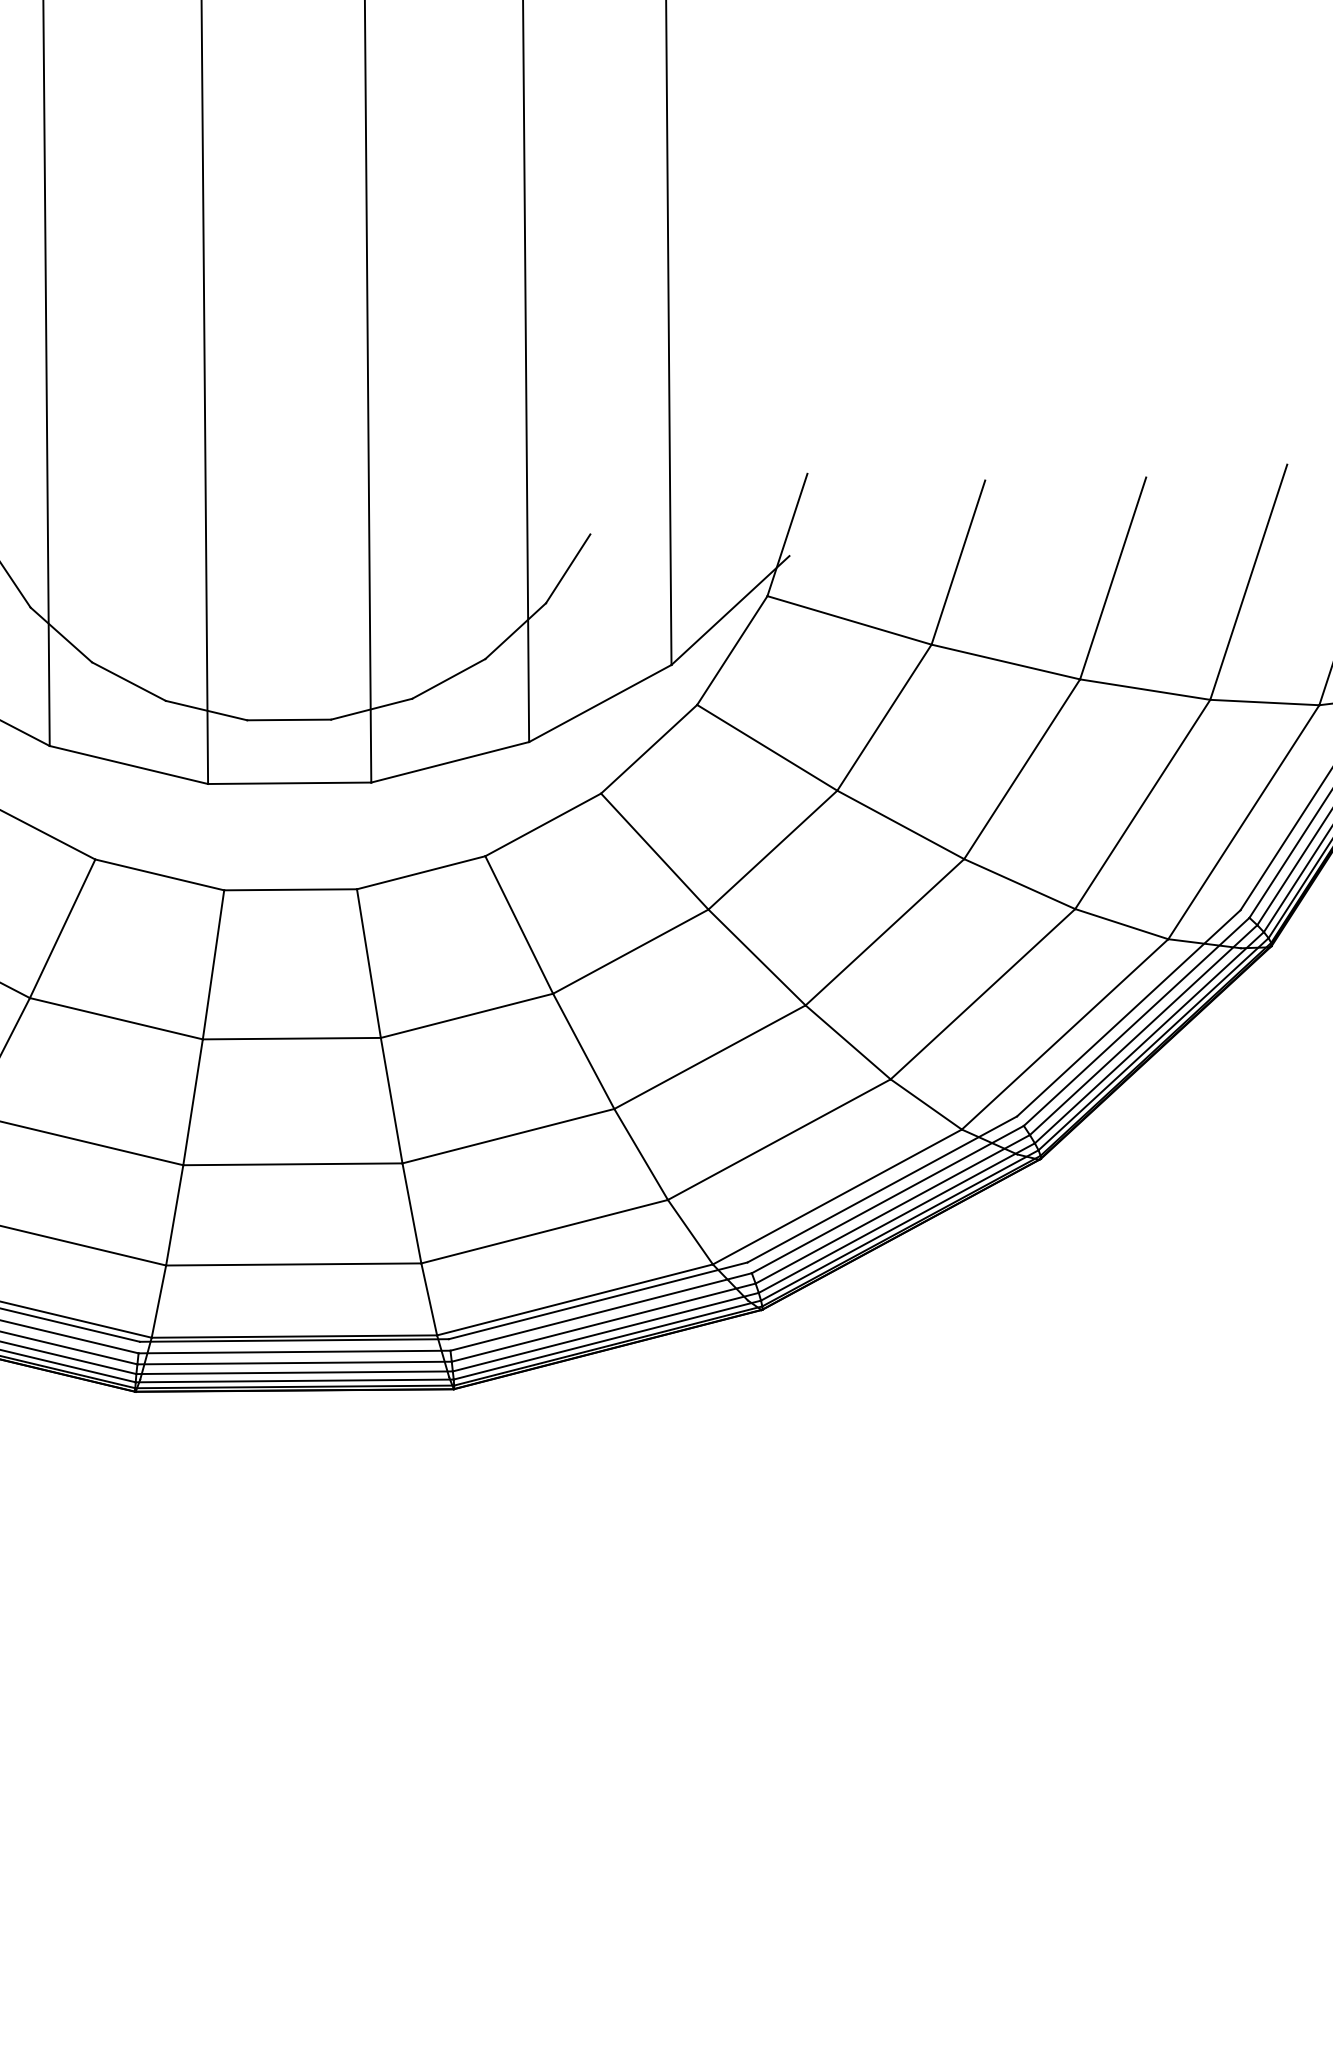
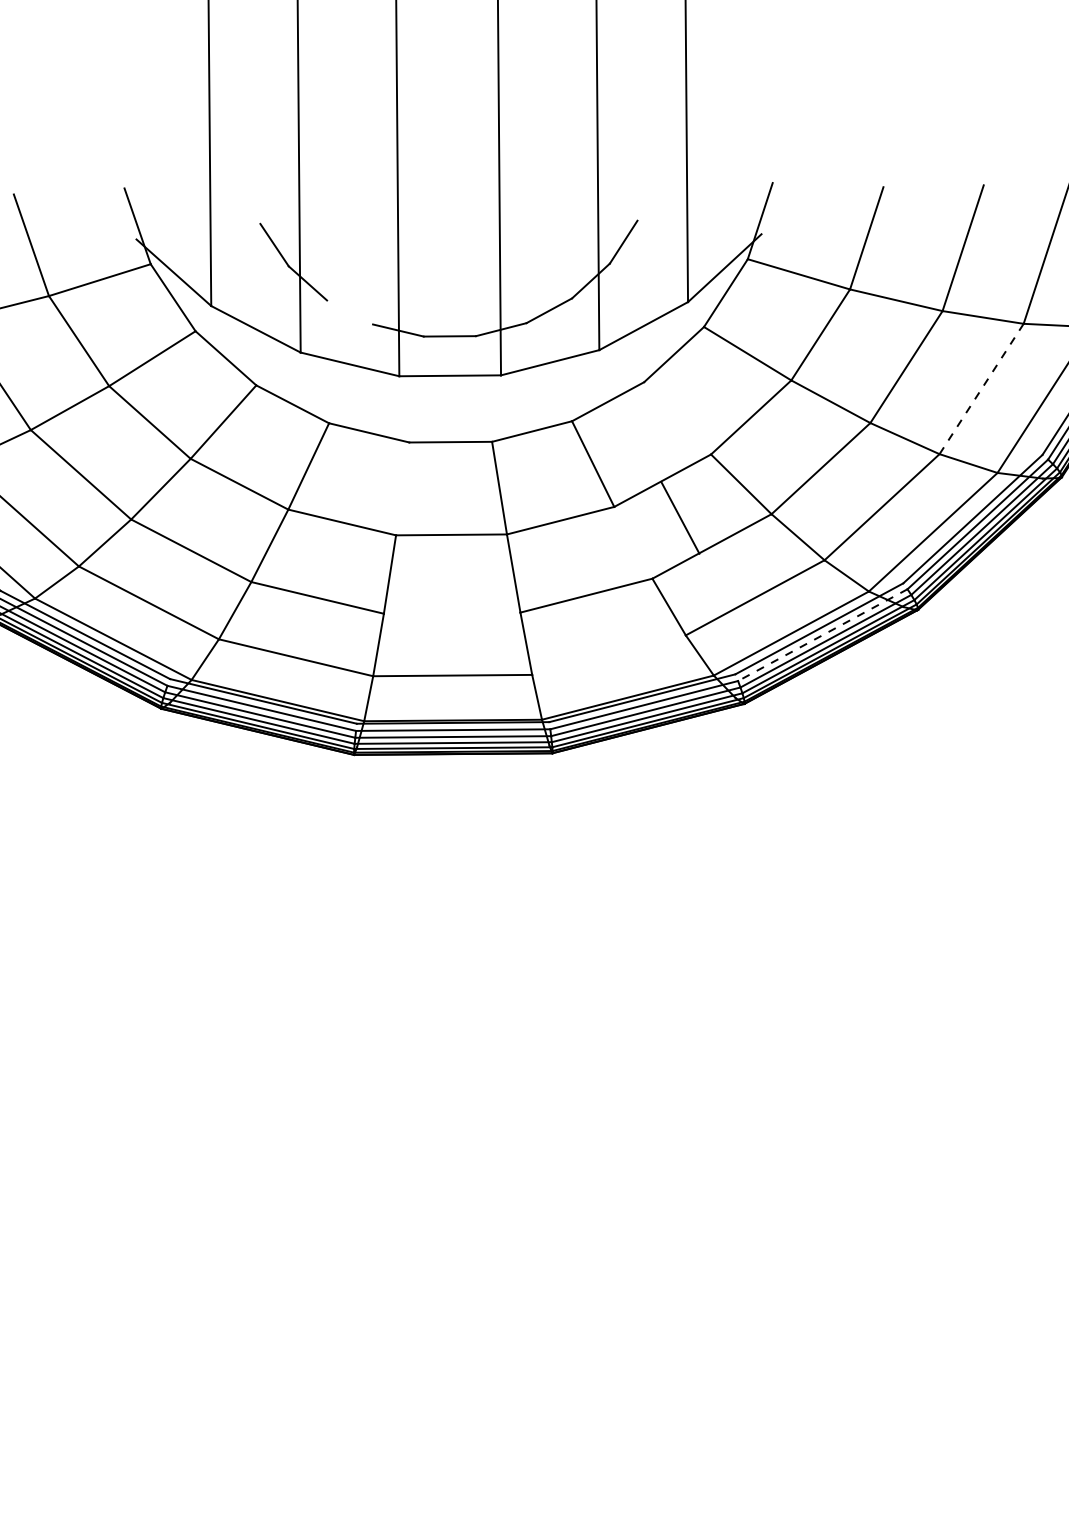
line: (129, 681) -> (350, 312), removed
line: (1142, 805) -> (981, 389), solid -> dashed
line: (654, 851) -> (677, 418), removed
line: (213, 964) -> (402, 488), removed
line: (583, 1050) -> (680, 517), moved
line: (291, 1163) -> (451, 612), removed
line: (887, 1200) -> (822, 635), solid -> dashed
line: (543, 1230) -> (608, 654), removed

